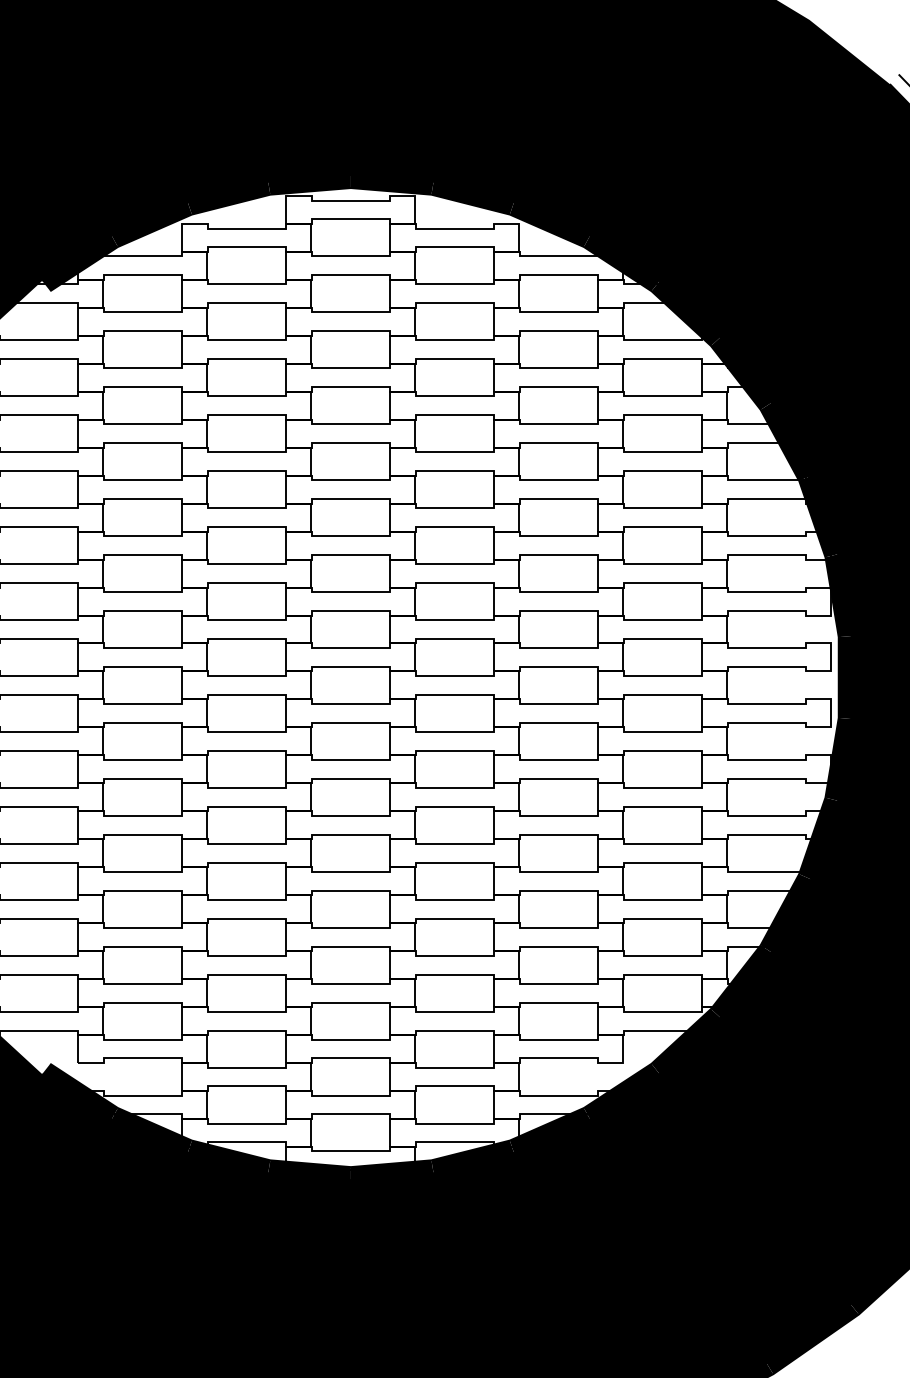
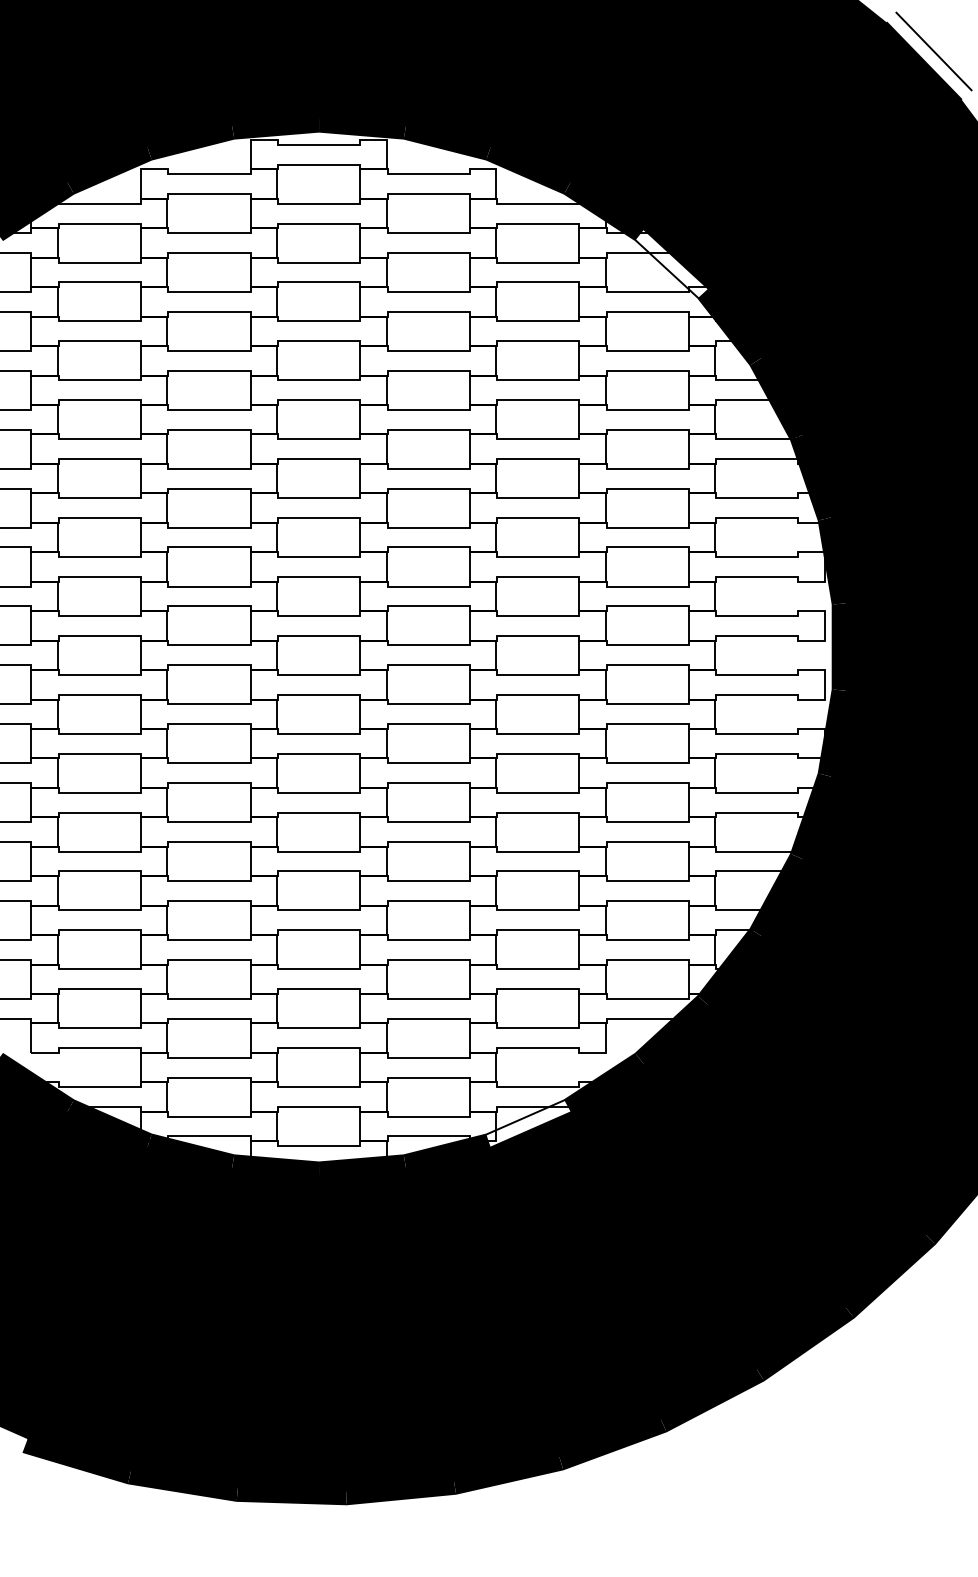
fill: (685, 313) -> (671, 263), removed
fill: (549, 1130) -> (528, 1123), removed

